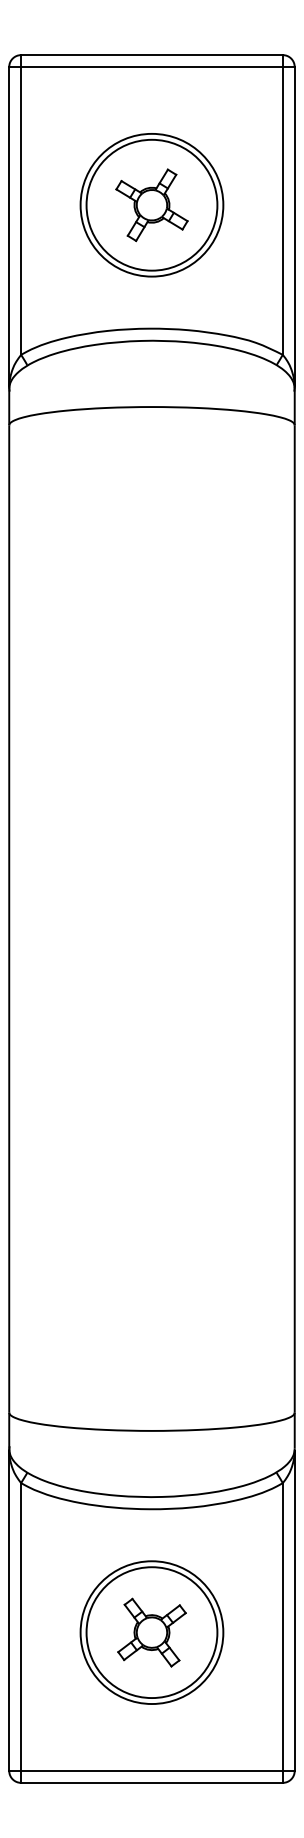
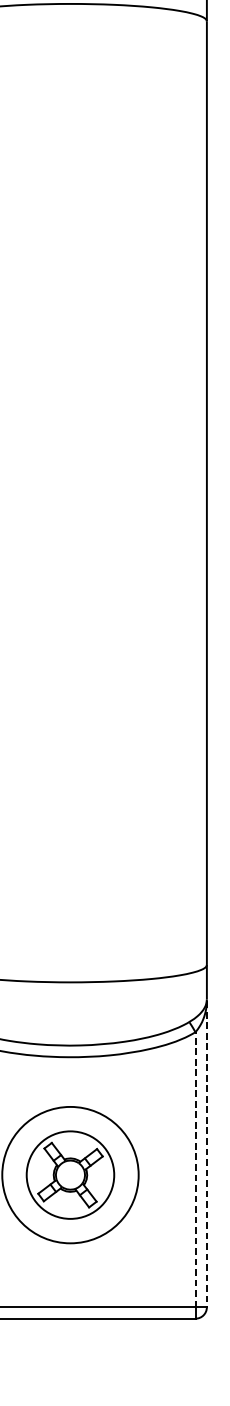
line: (294, 1611) -> (206, 1154), solid -> dashed
line: (282, 1627) -> (195, 1170), solid -> dashed
circle: (151, 1632) -> (70, 1174), size x0.7

